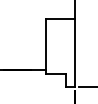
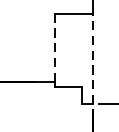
line: (45, 44) -> (54, 47), solid -> dashed
line: (74, 52) -> (93, 58), solid -> dashed

